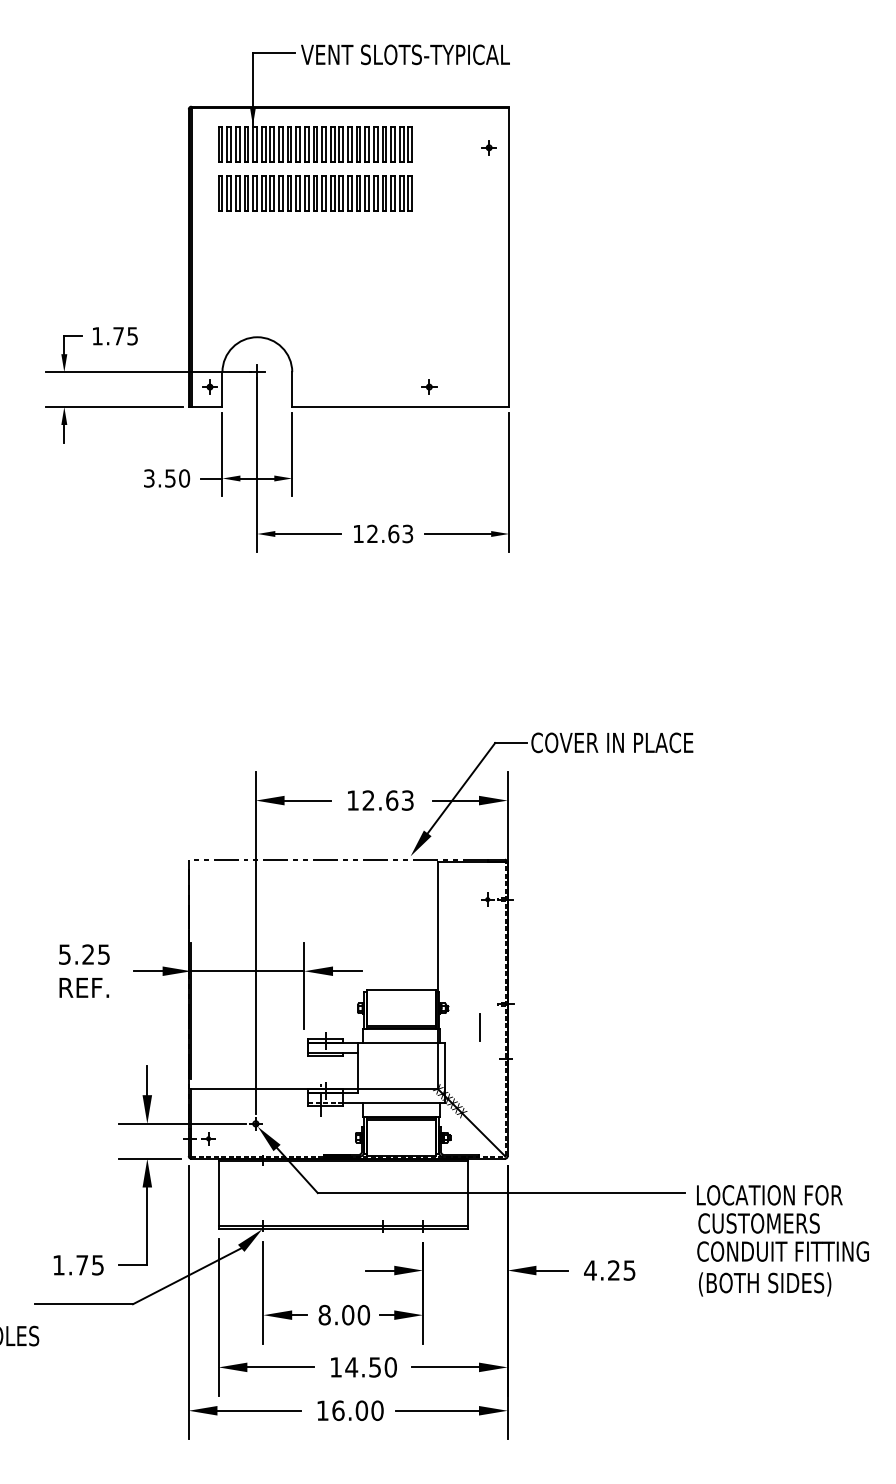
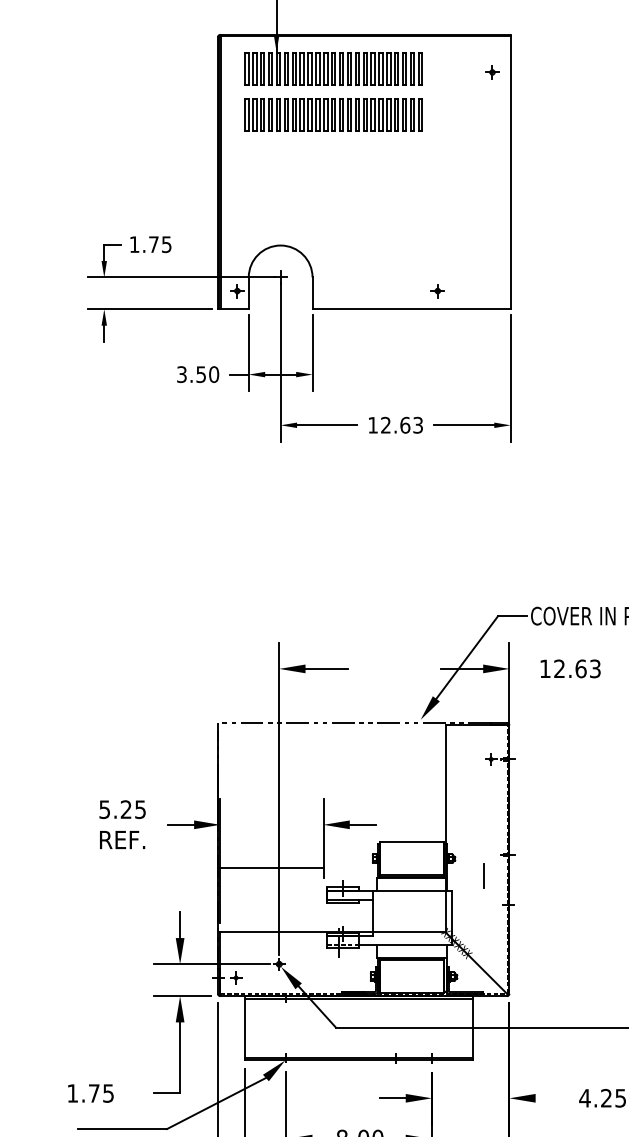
text: (380, 800) -> (570, 668), moved
line: (247, 971) -> (271, 868), moved
text: (78, 1265) -> (90, 1093), moved
line: (552, 1270) -> (550, 1098), removed

